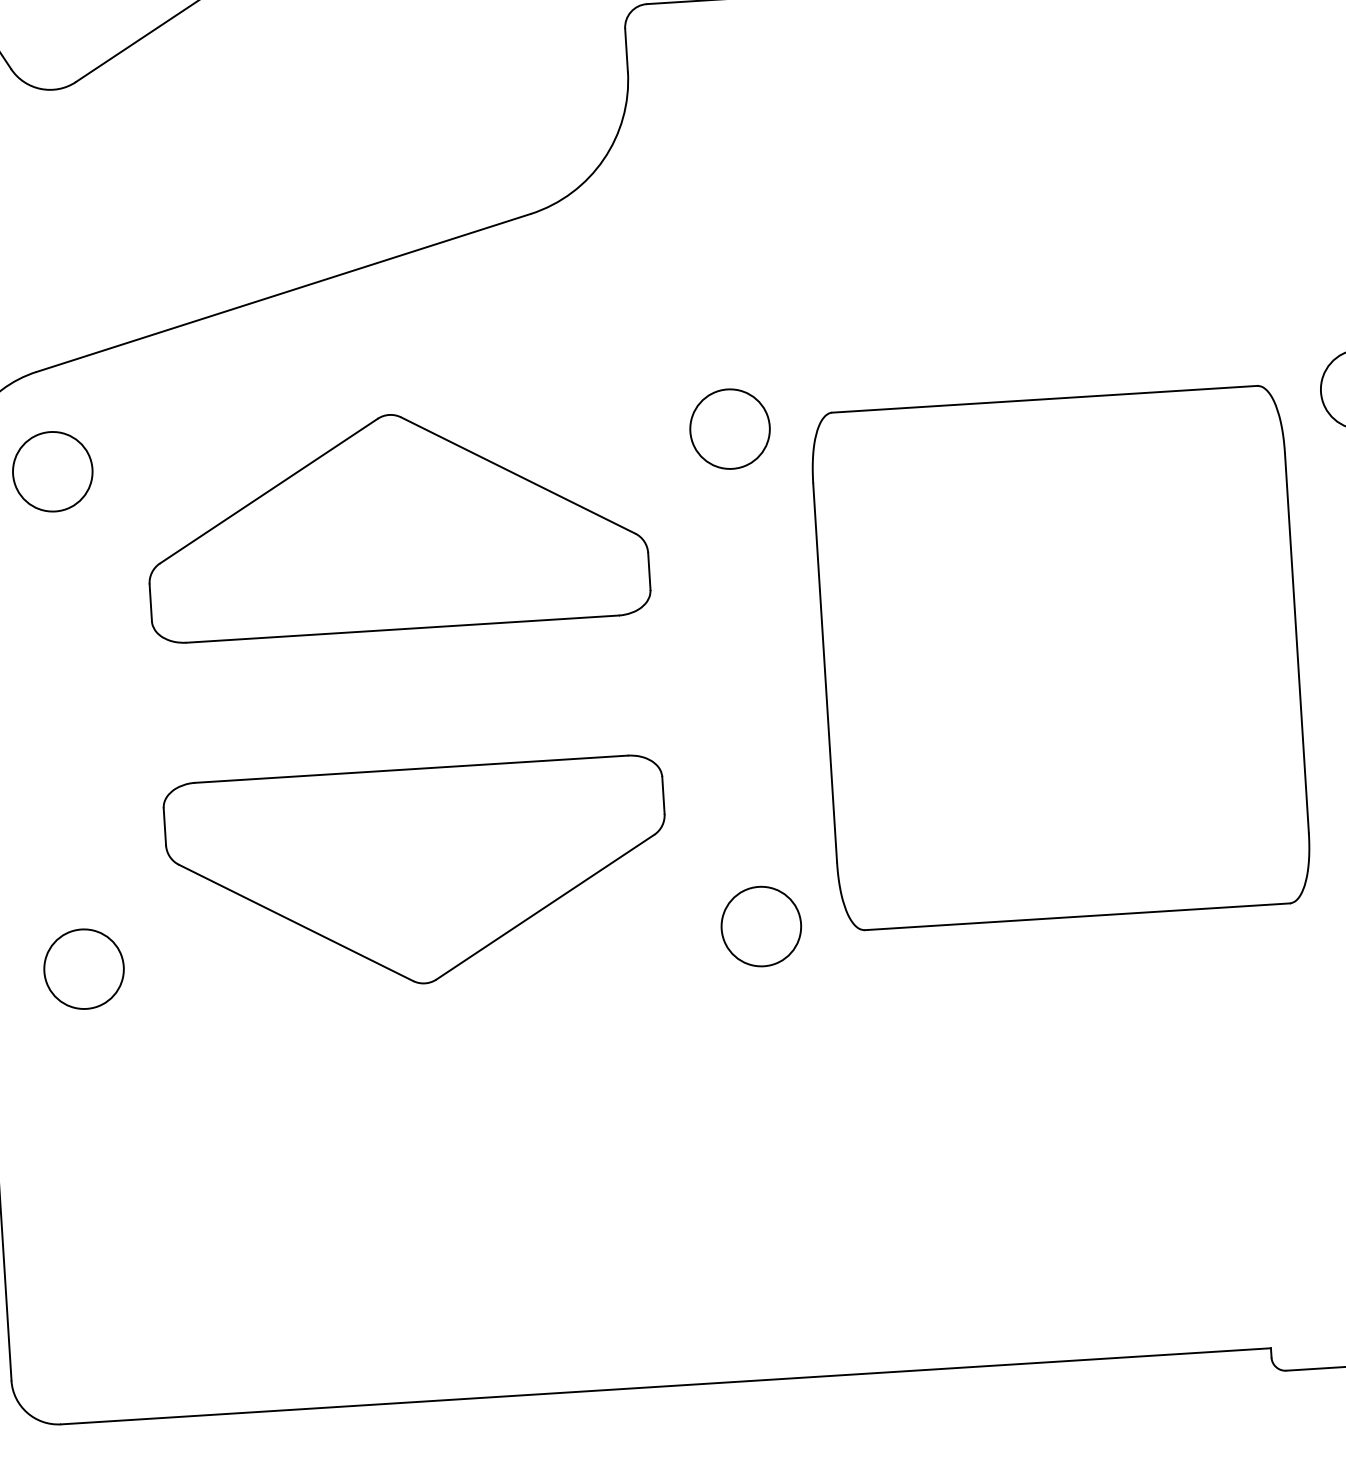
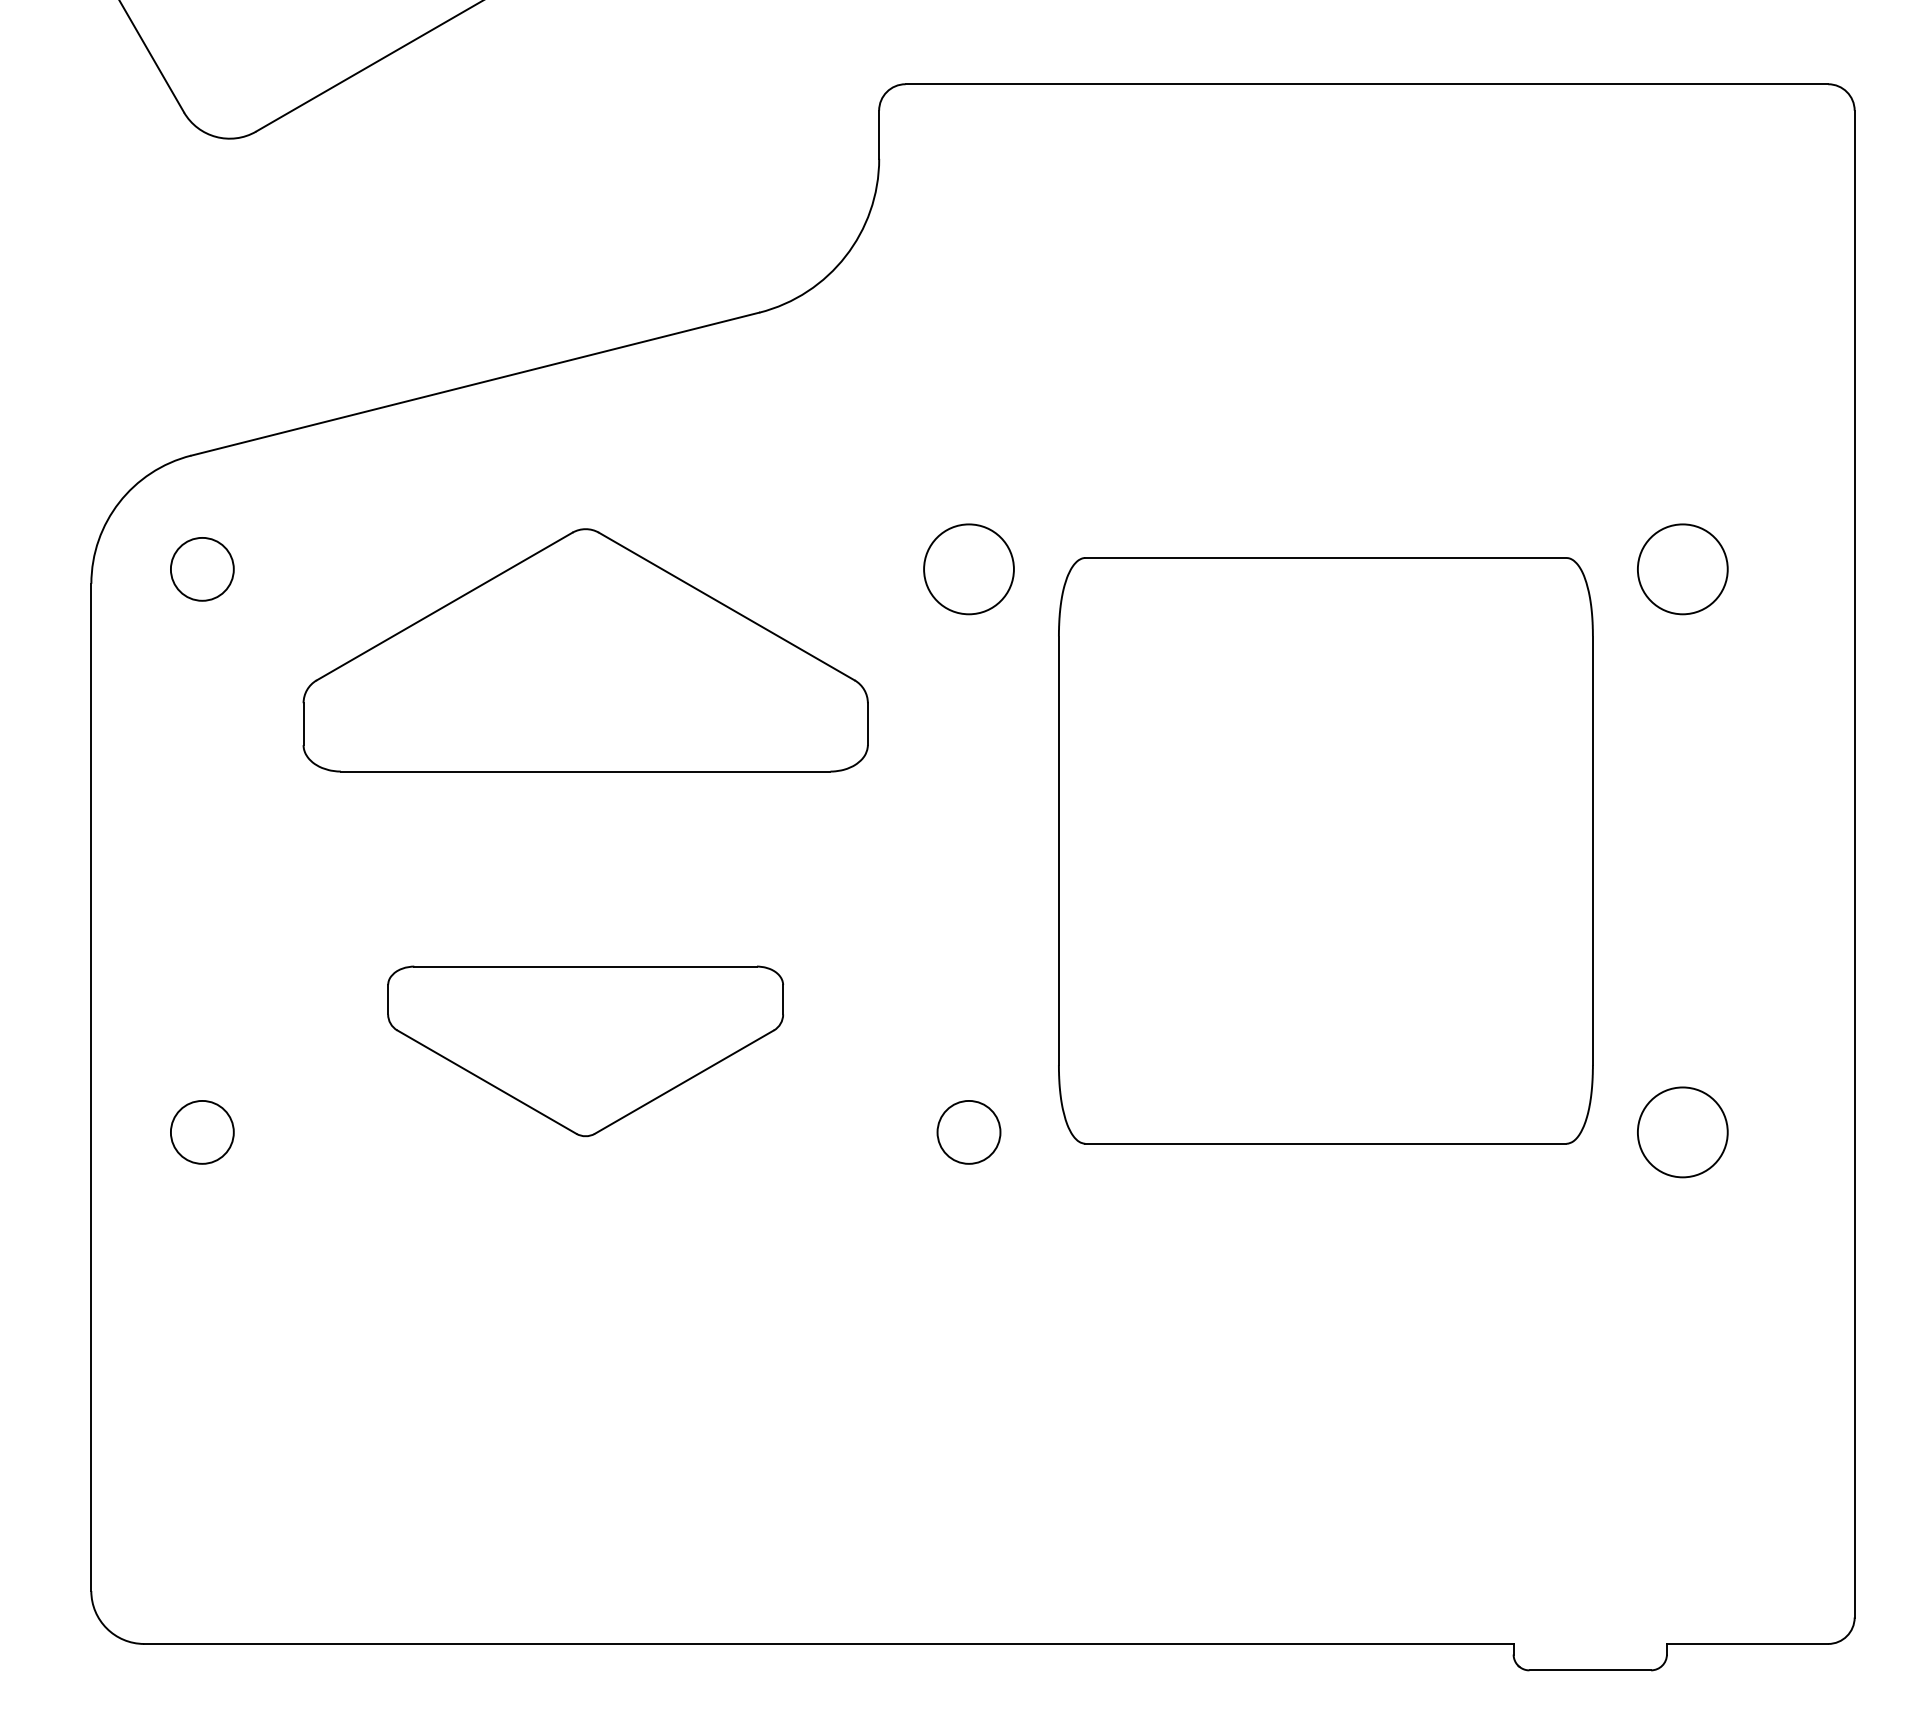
circle: (52, 471) -> (202, 569), size x0.7
part: (418, 876) -> (585, 1051), size x0.7
circle: (760, 926) -> (968, 1132), size x0.7
circle: (84, 969) -> (202, 1132), size x0.7

